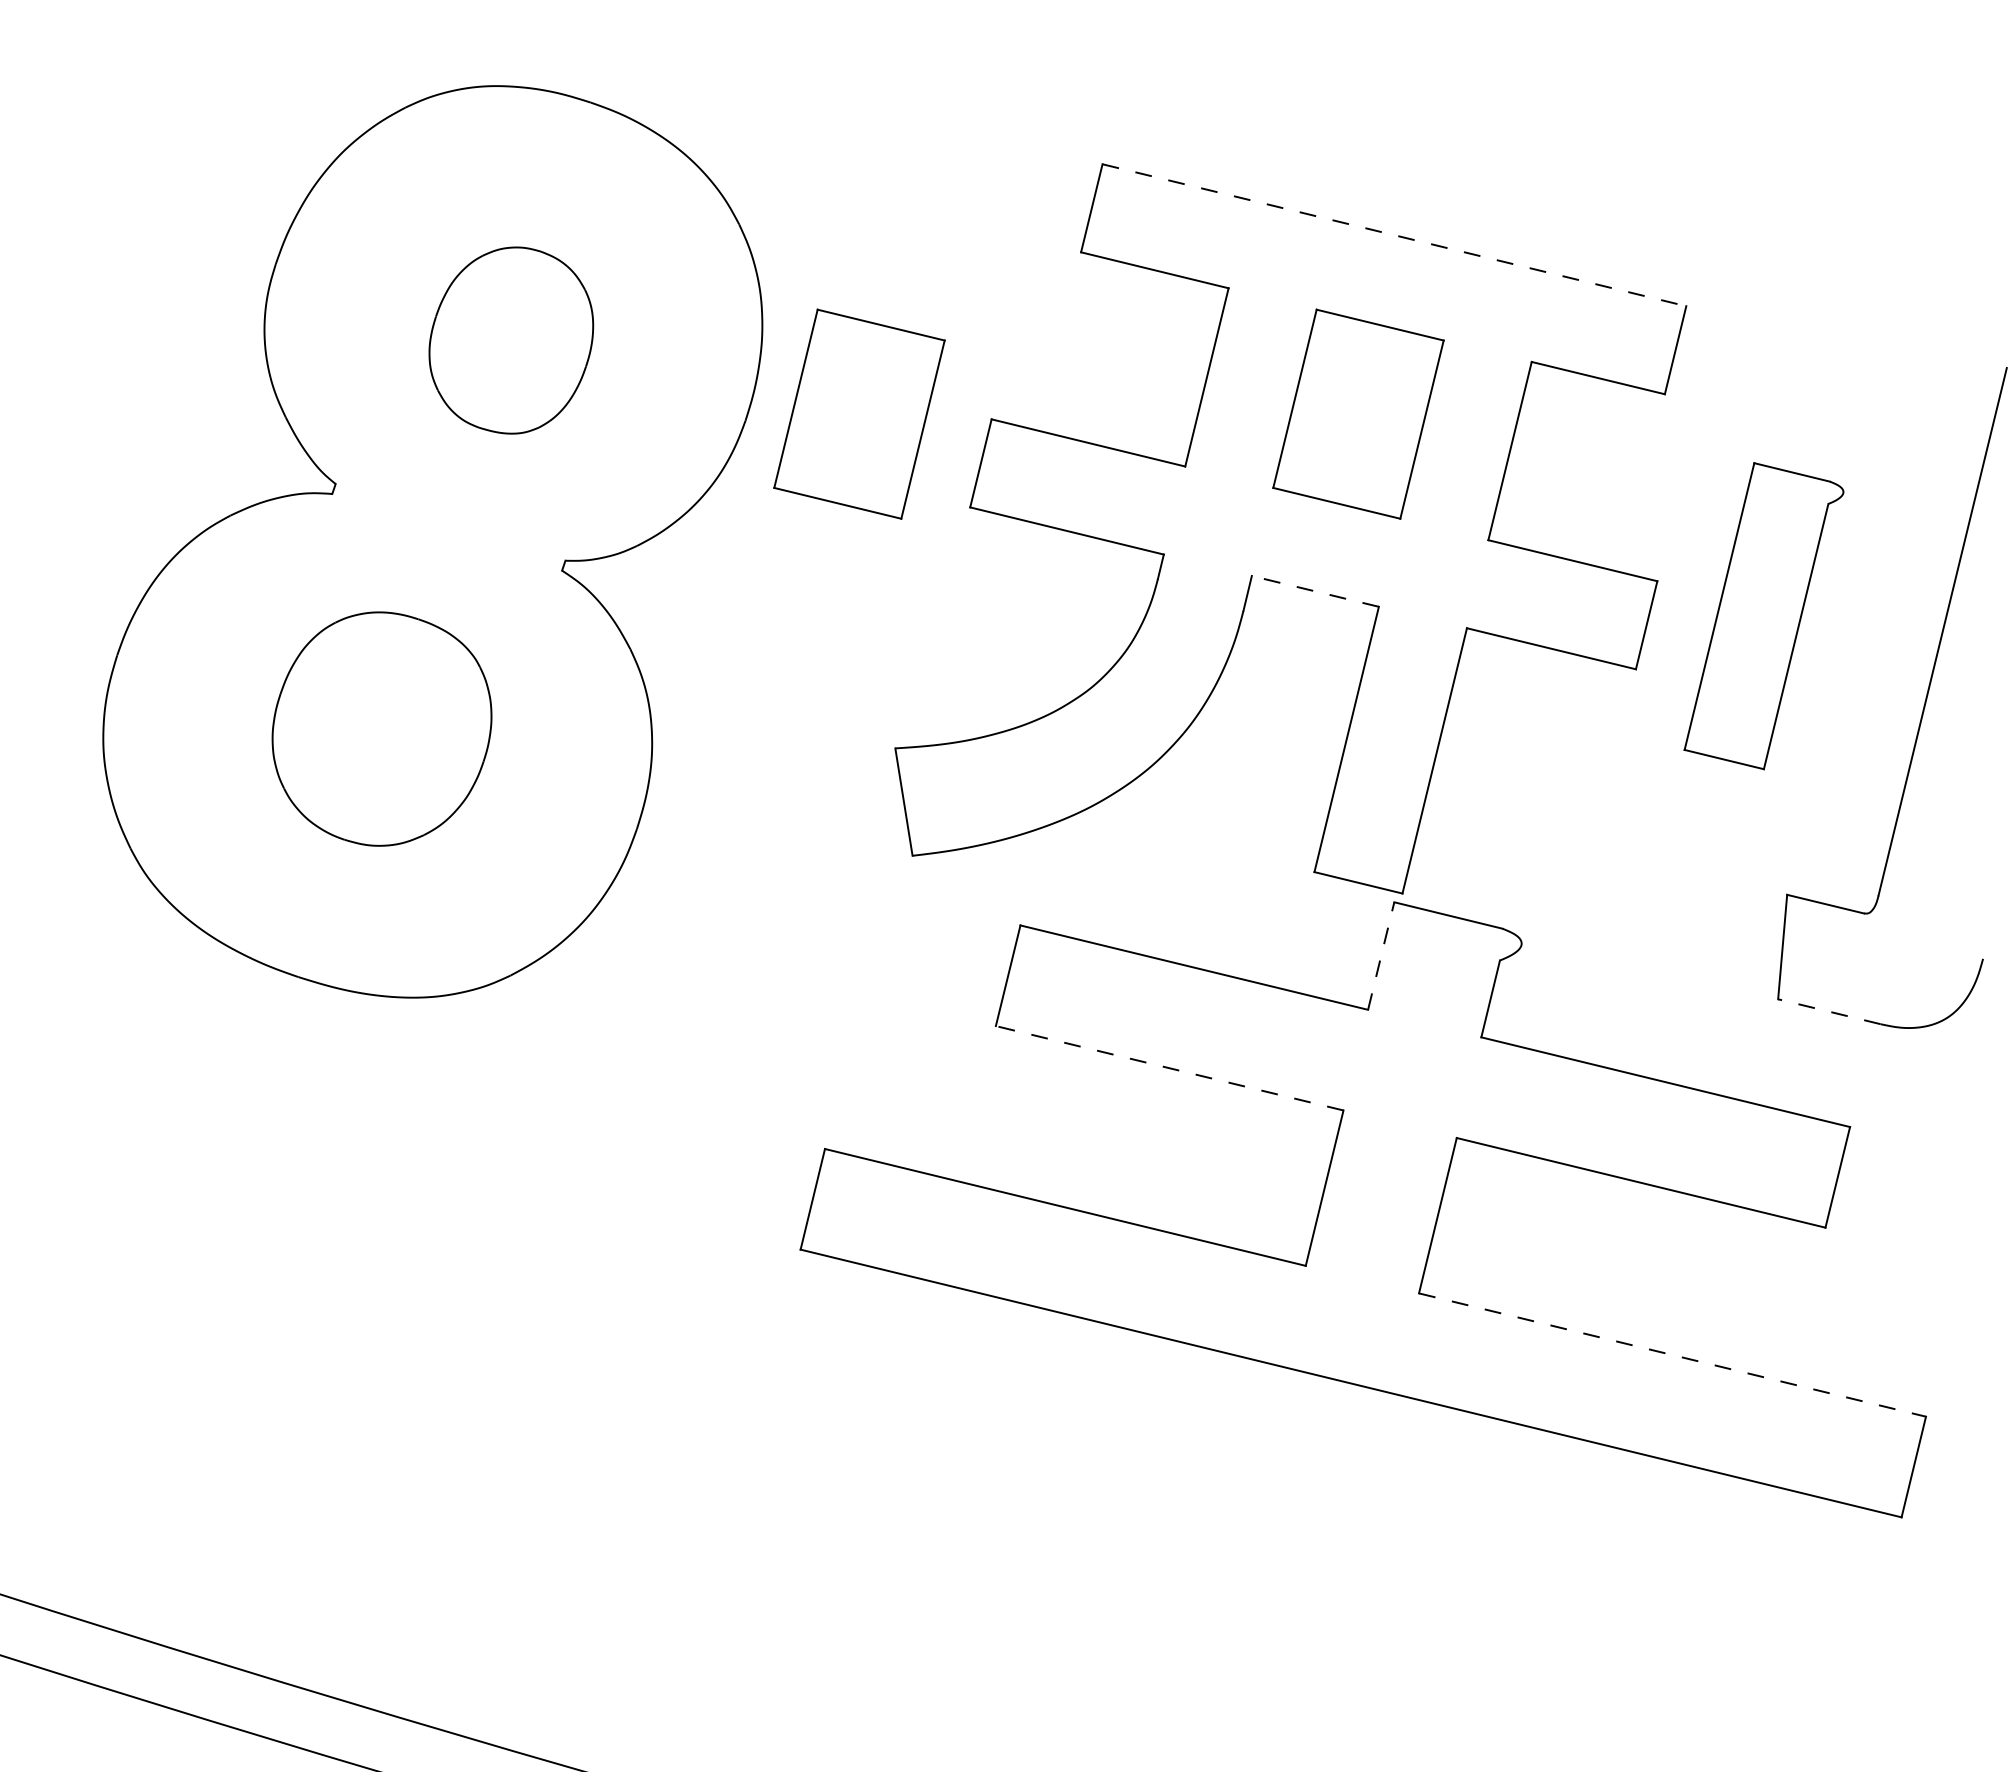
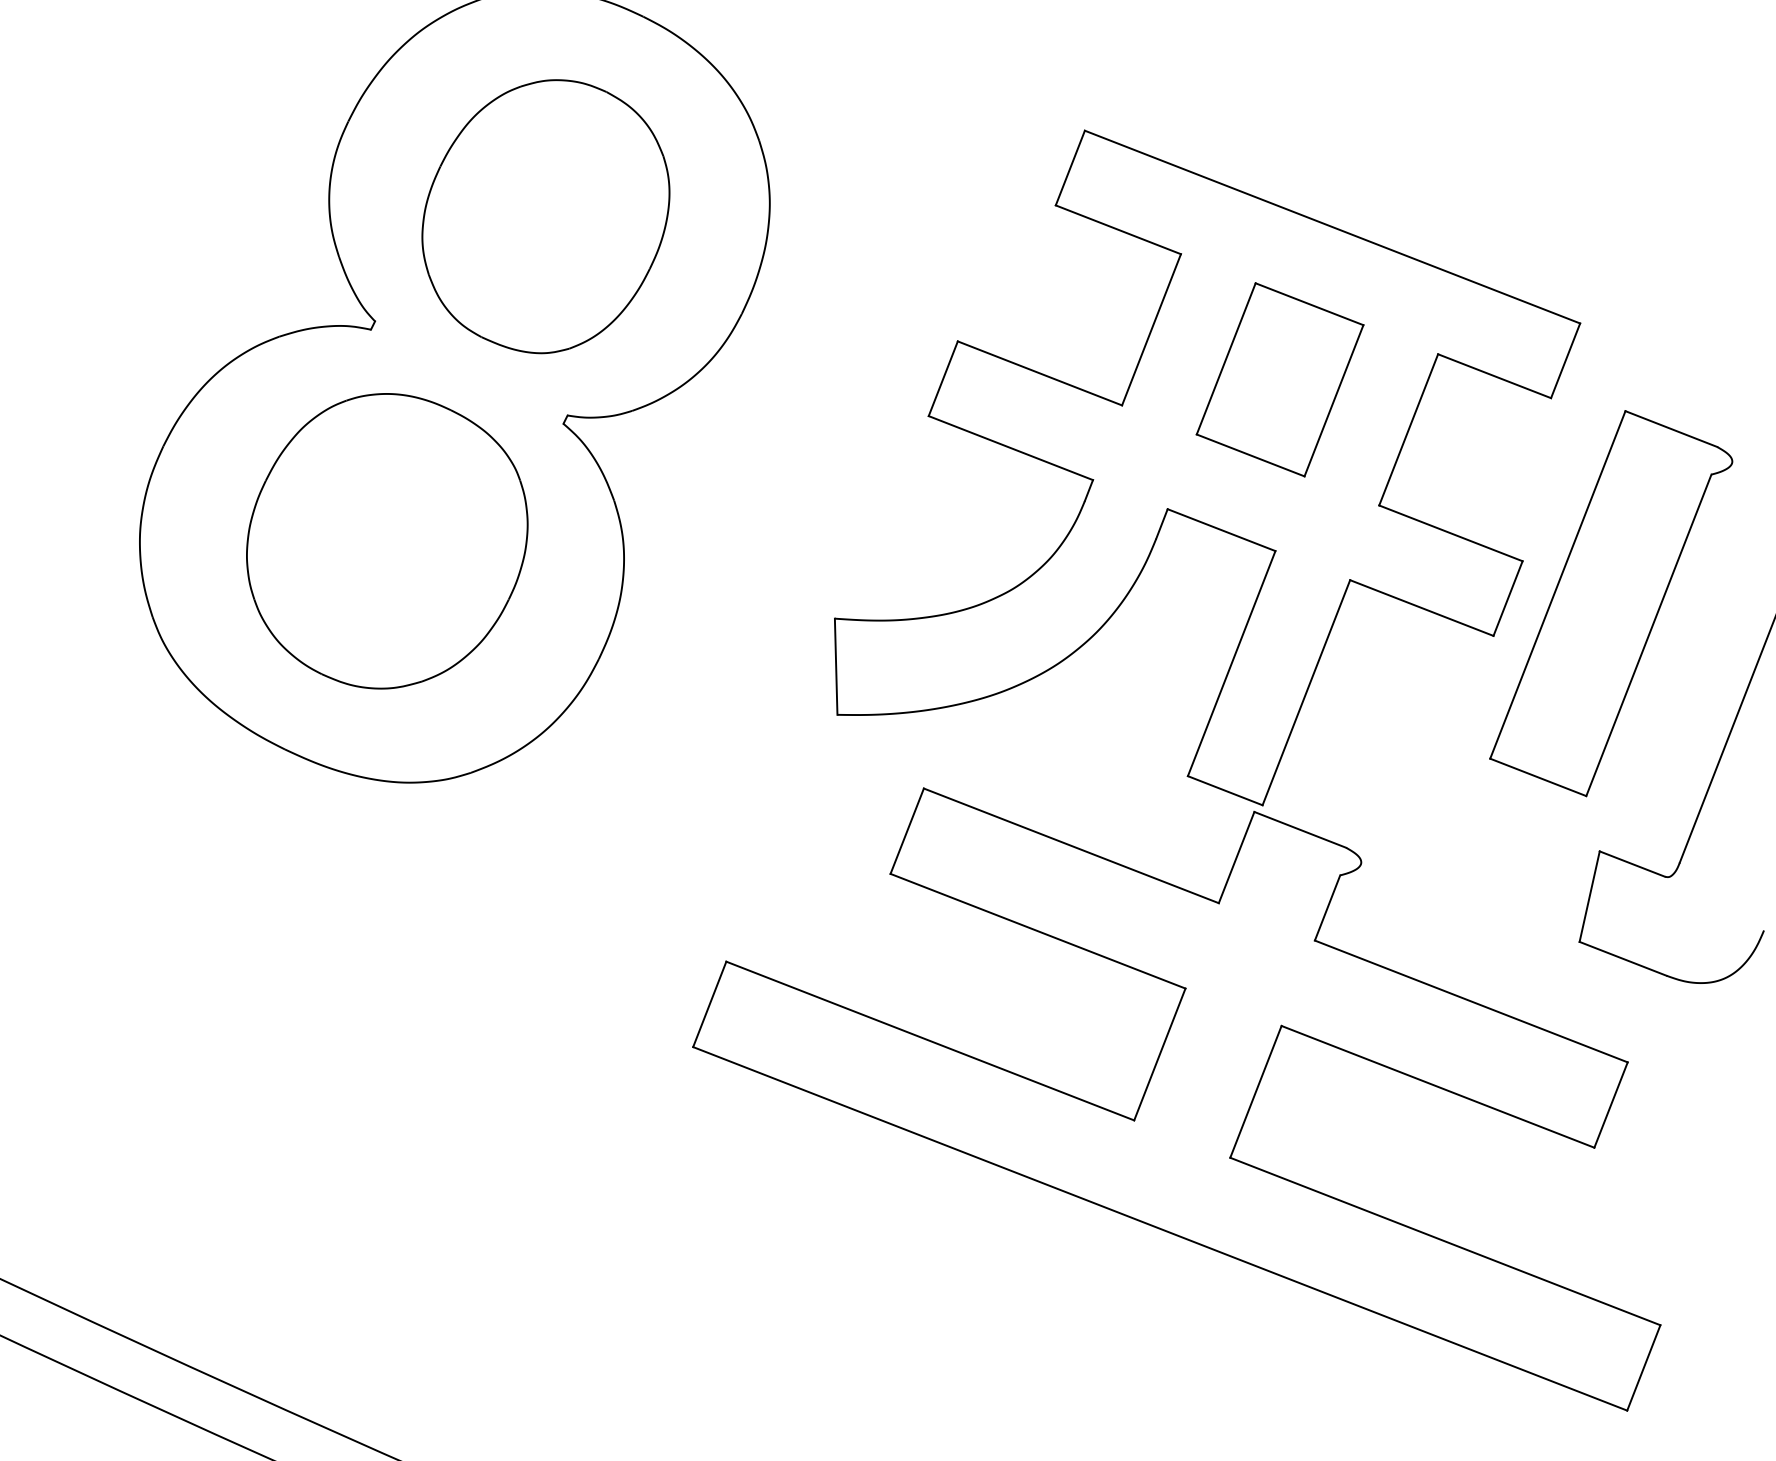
line: (1394, 235) -> (1332, 227), dashed -> solid
part: (511, 340) -> (546, 216), size x1.67
part: (859, 413) -> (842, 320), removed
line: (1314, 591) -> (1220, 530), dashed -> solid
part: (1763, 615) -> (1611, 603), size x1.43
part: (381, 728) -> (386, 541), size x1.43
line: (1381, 955) -> (1236, 857), dashed -> solid
line: (1829, 1011) -> (1623, 958), dashed -> solid
line: (1169, 1068) -> (1037, 931), dashed -> solid
line: (1672, 1355) -> (1445, 1241), dashed -> solid

